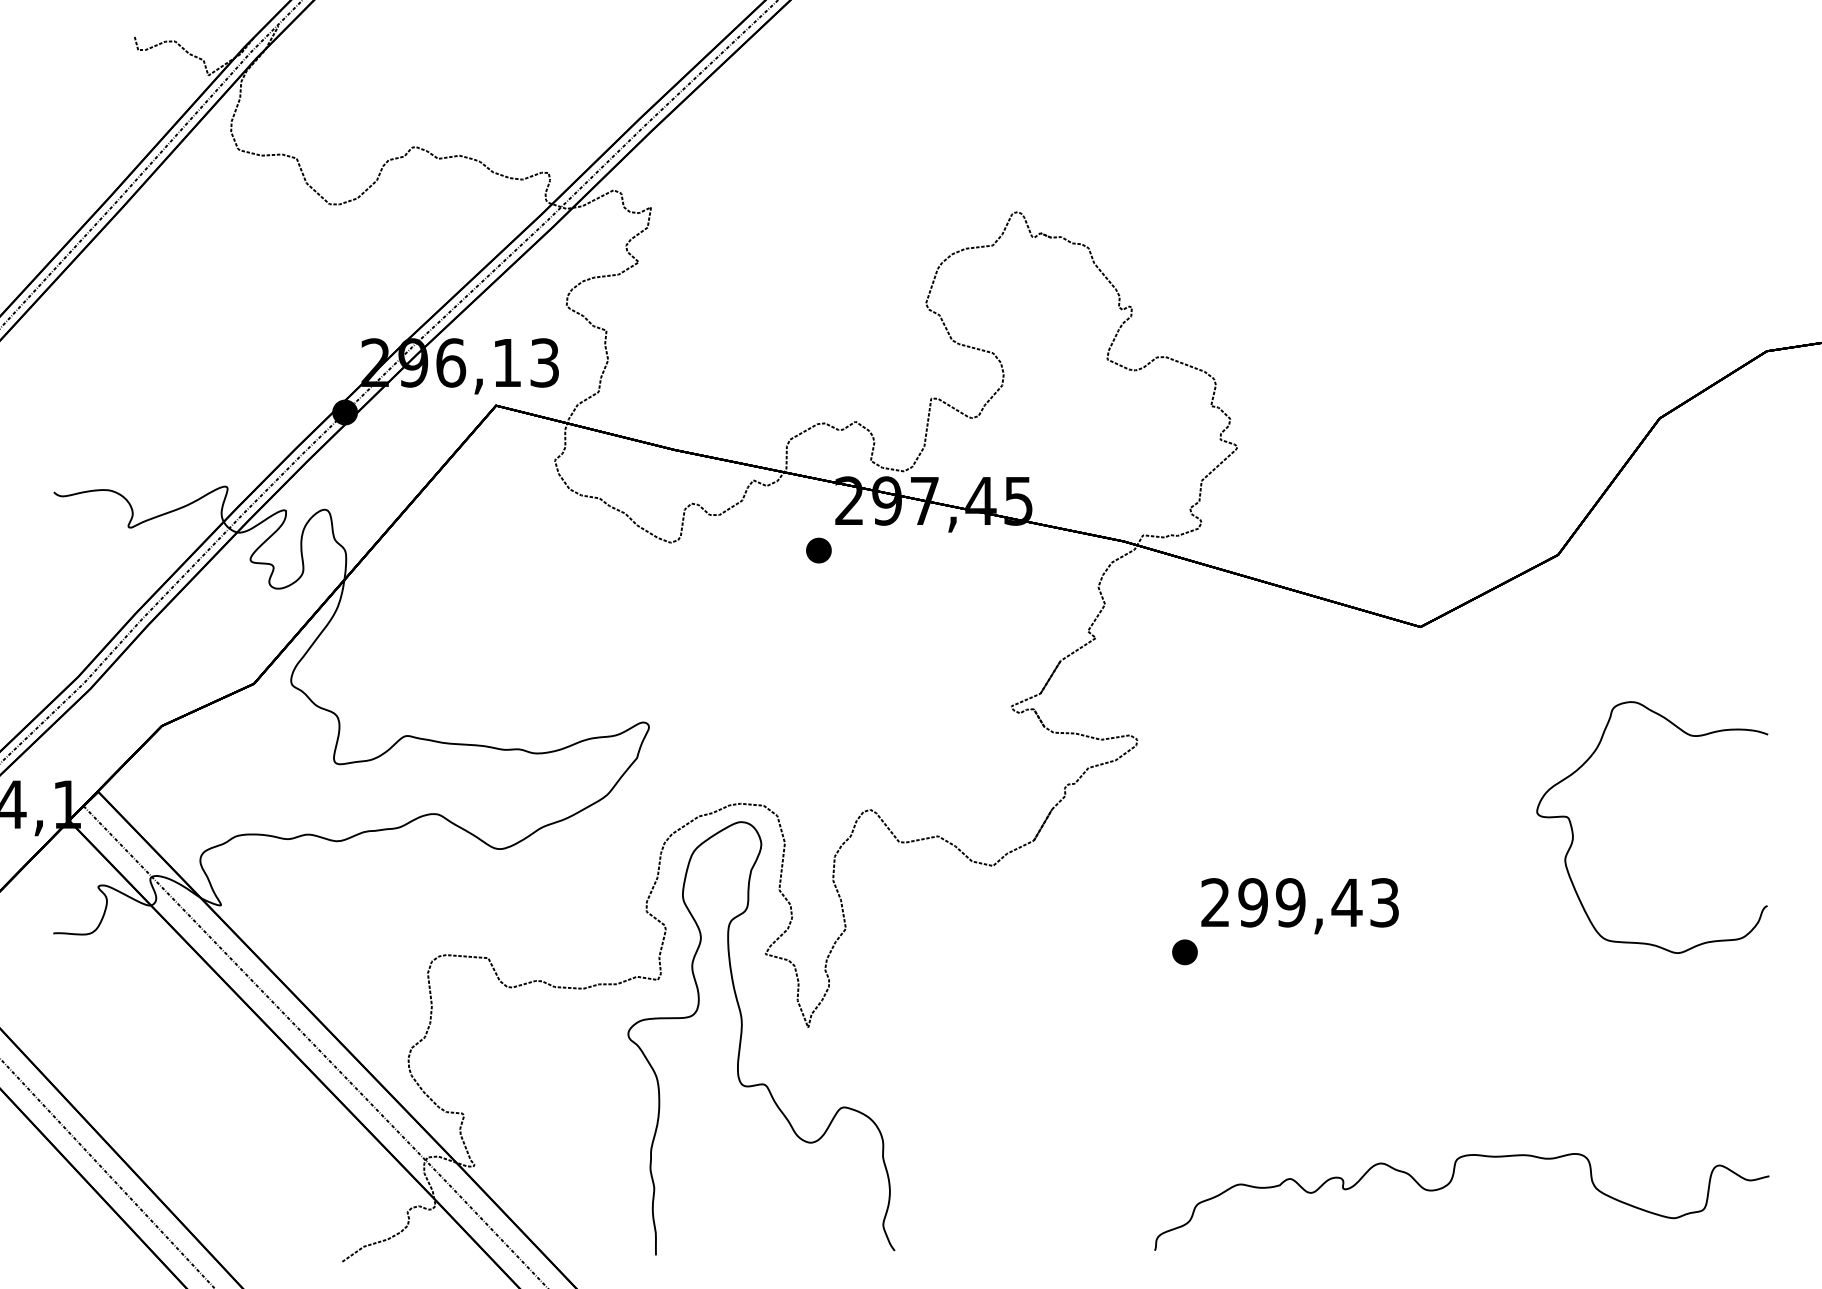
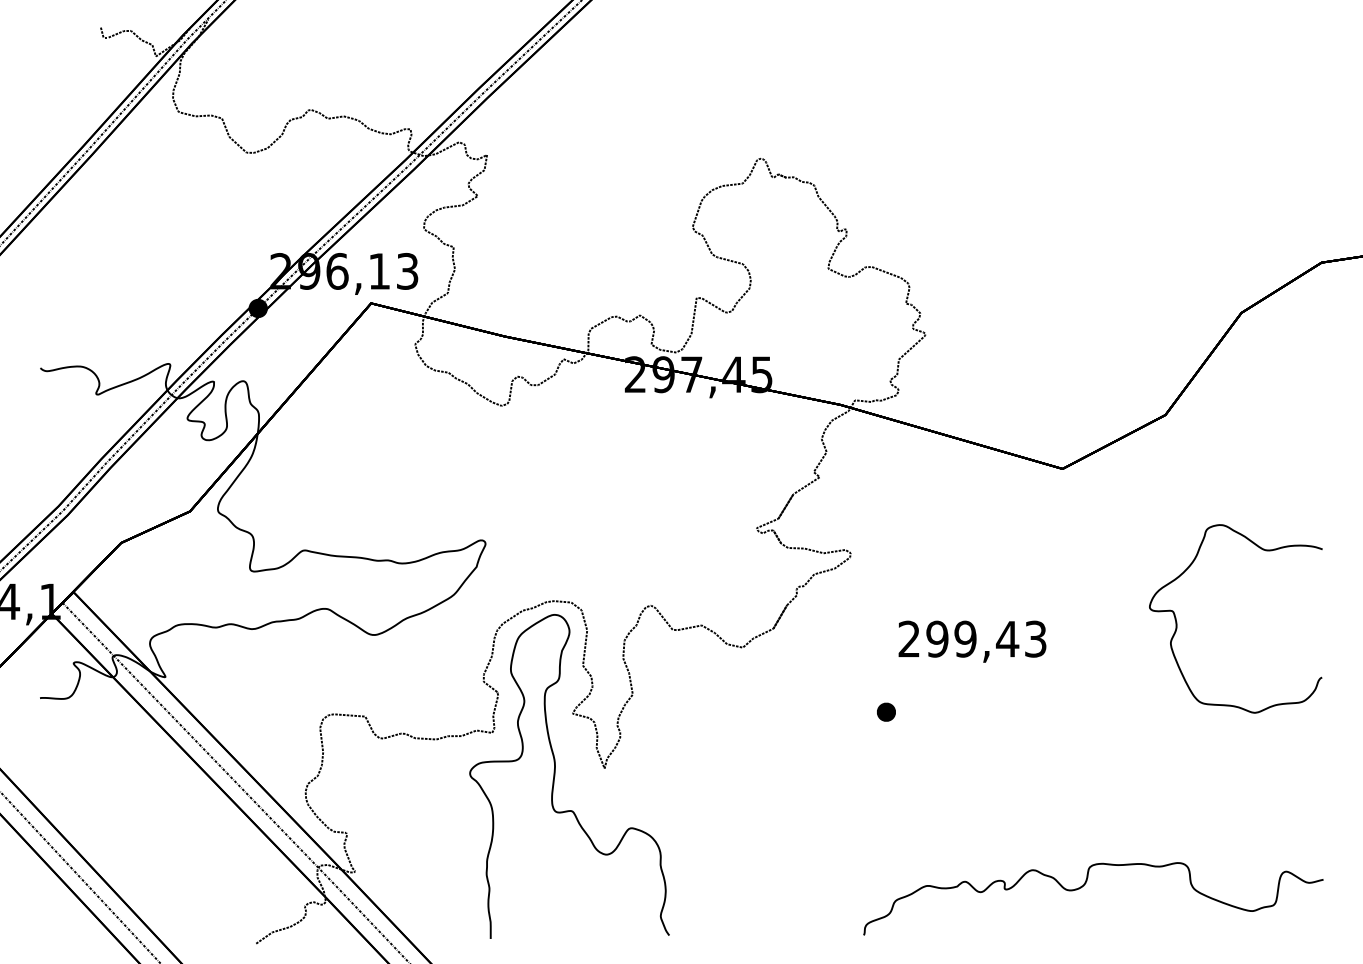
part: (818, 550) -> (612, 411), removed
text: (1300, 905) -> (972, 641), moved

